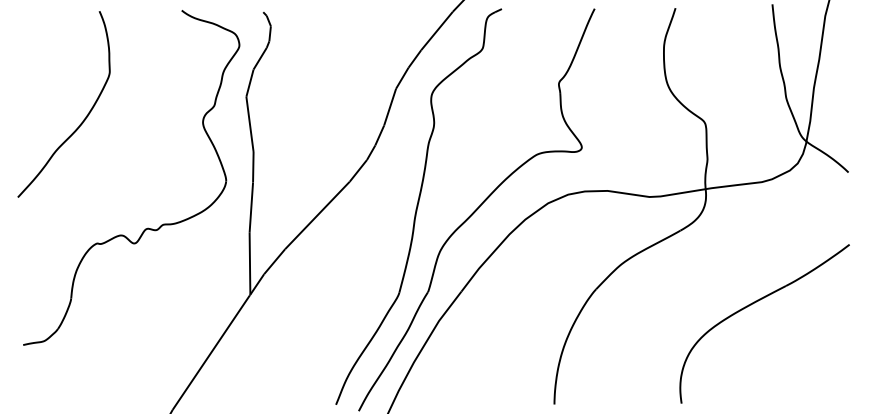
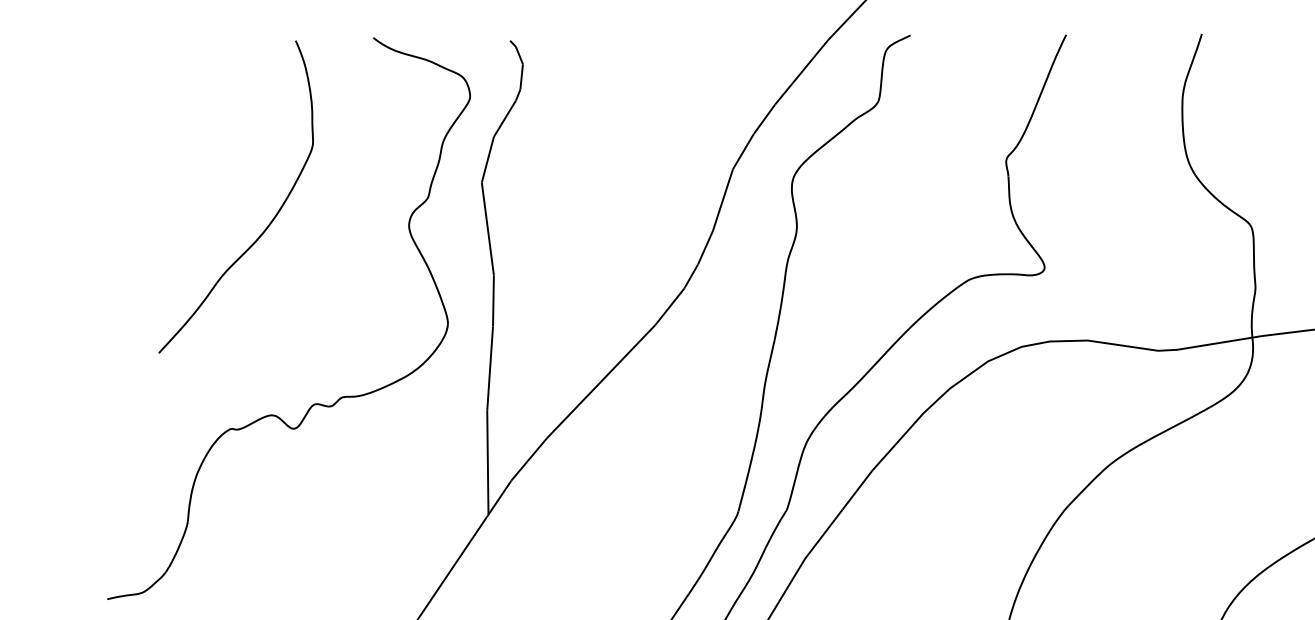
curve: (83, 119) -> (268, 222), moved

